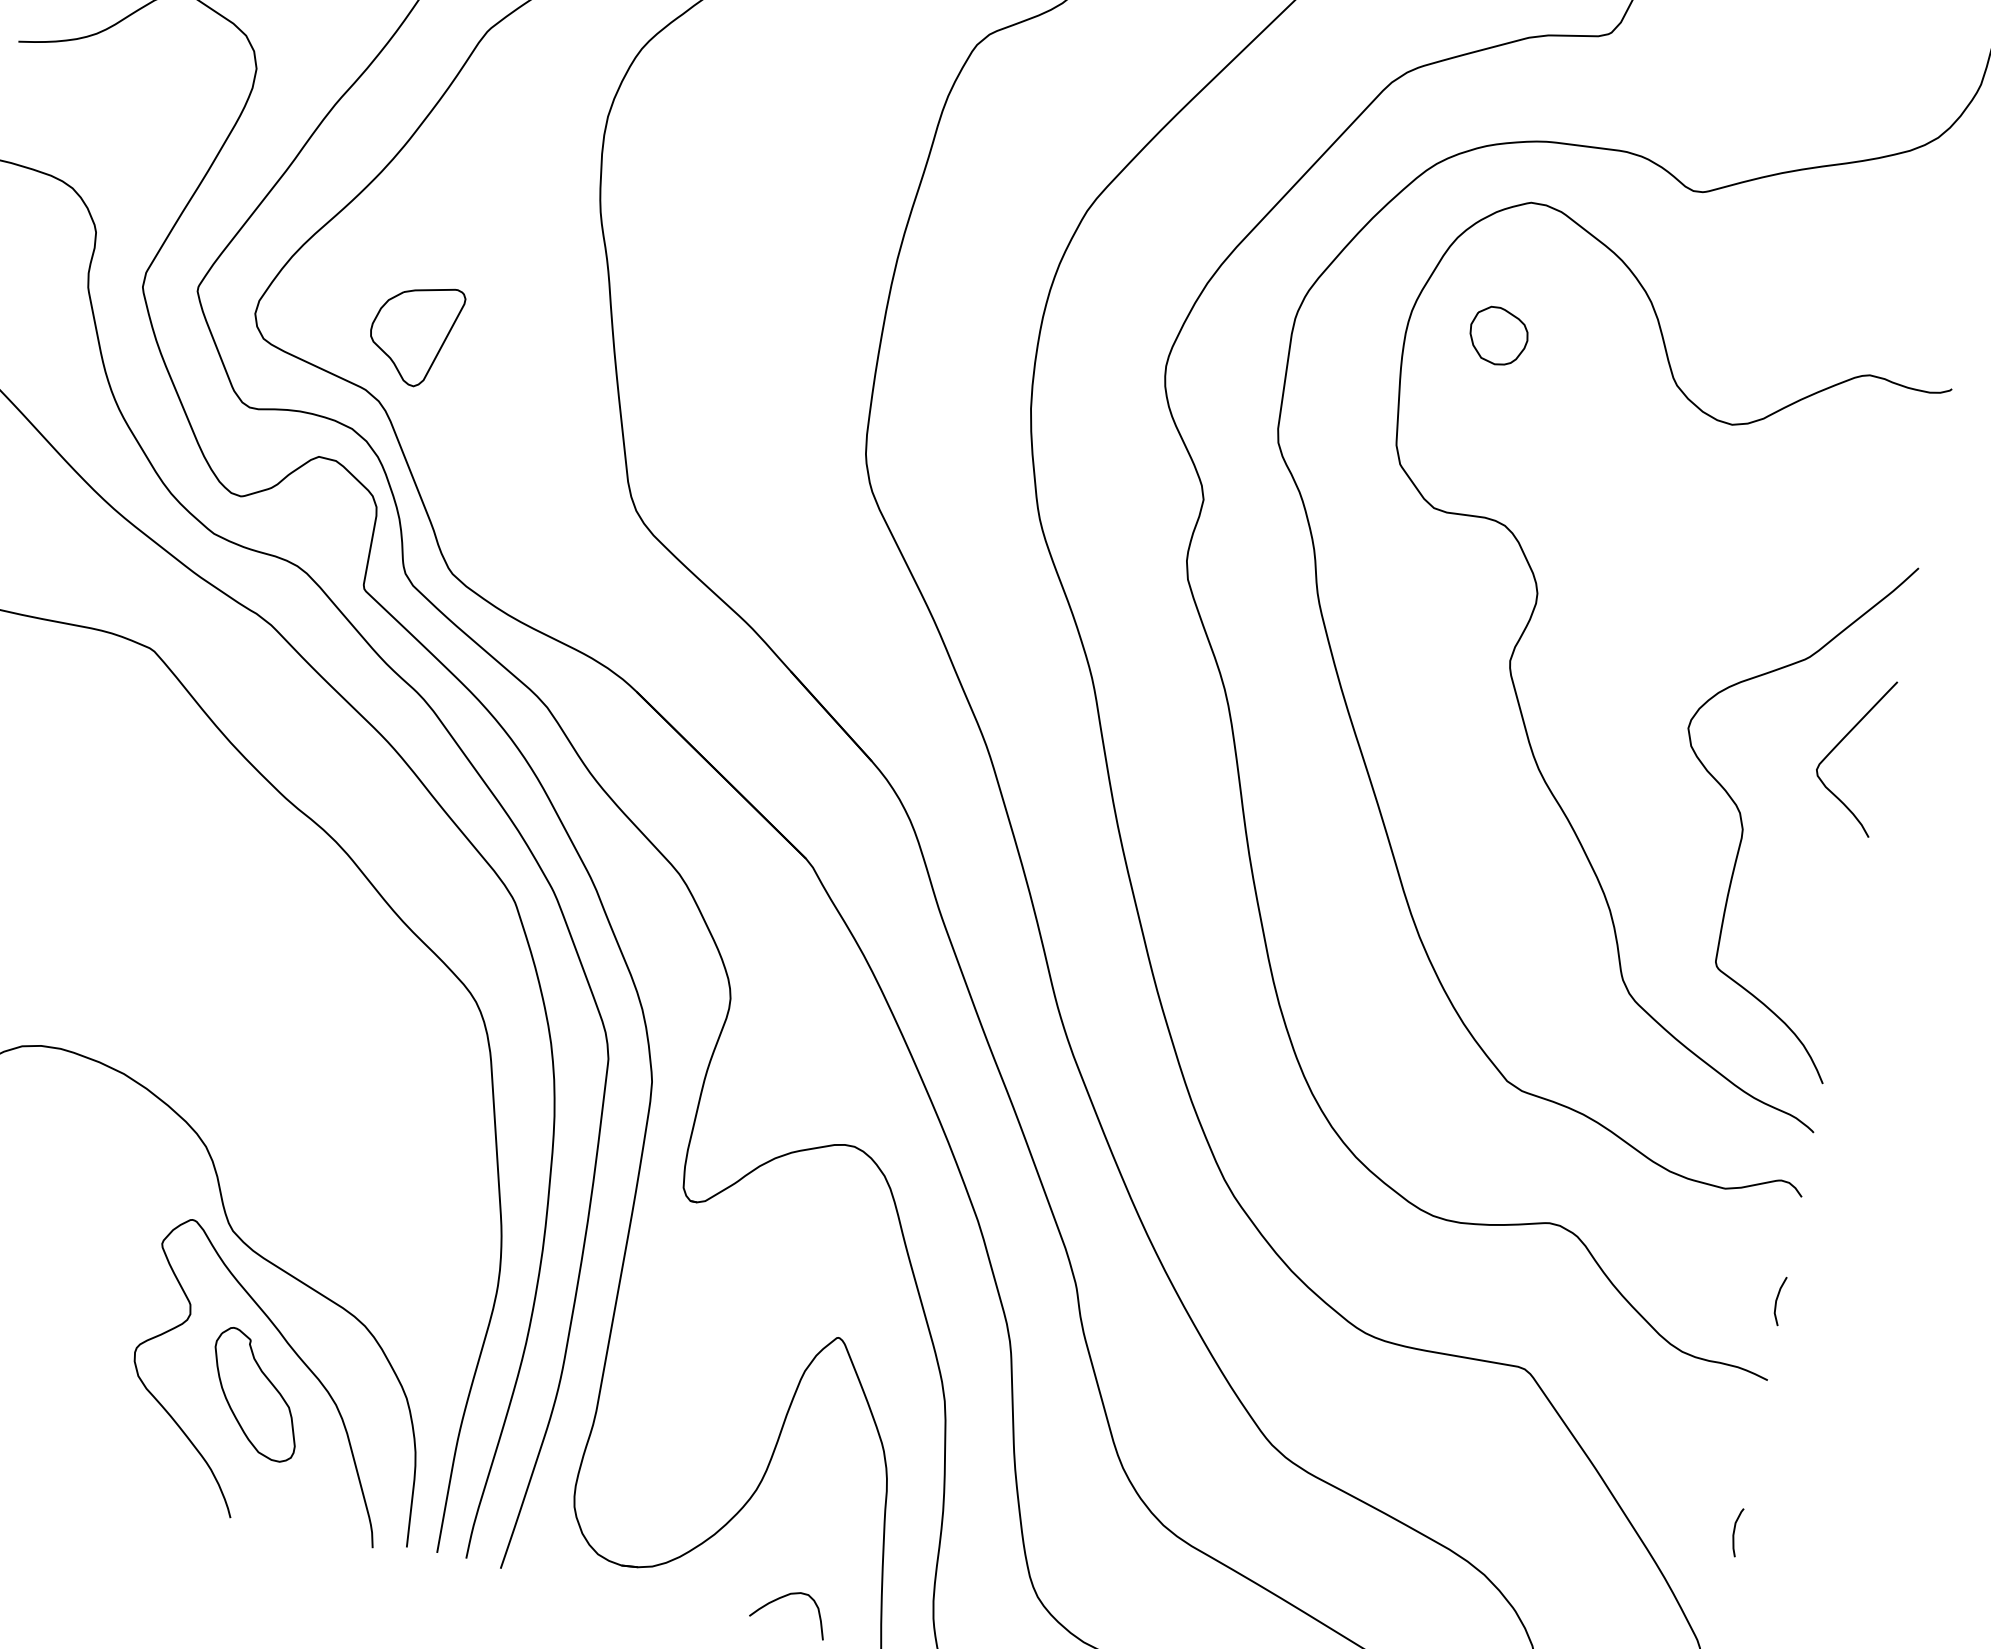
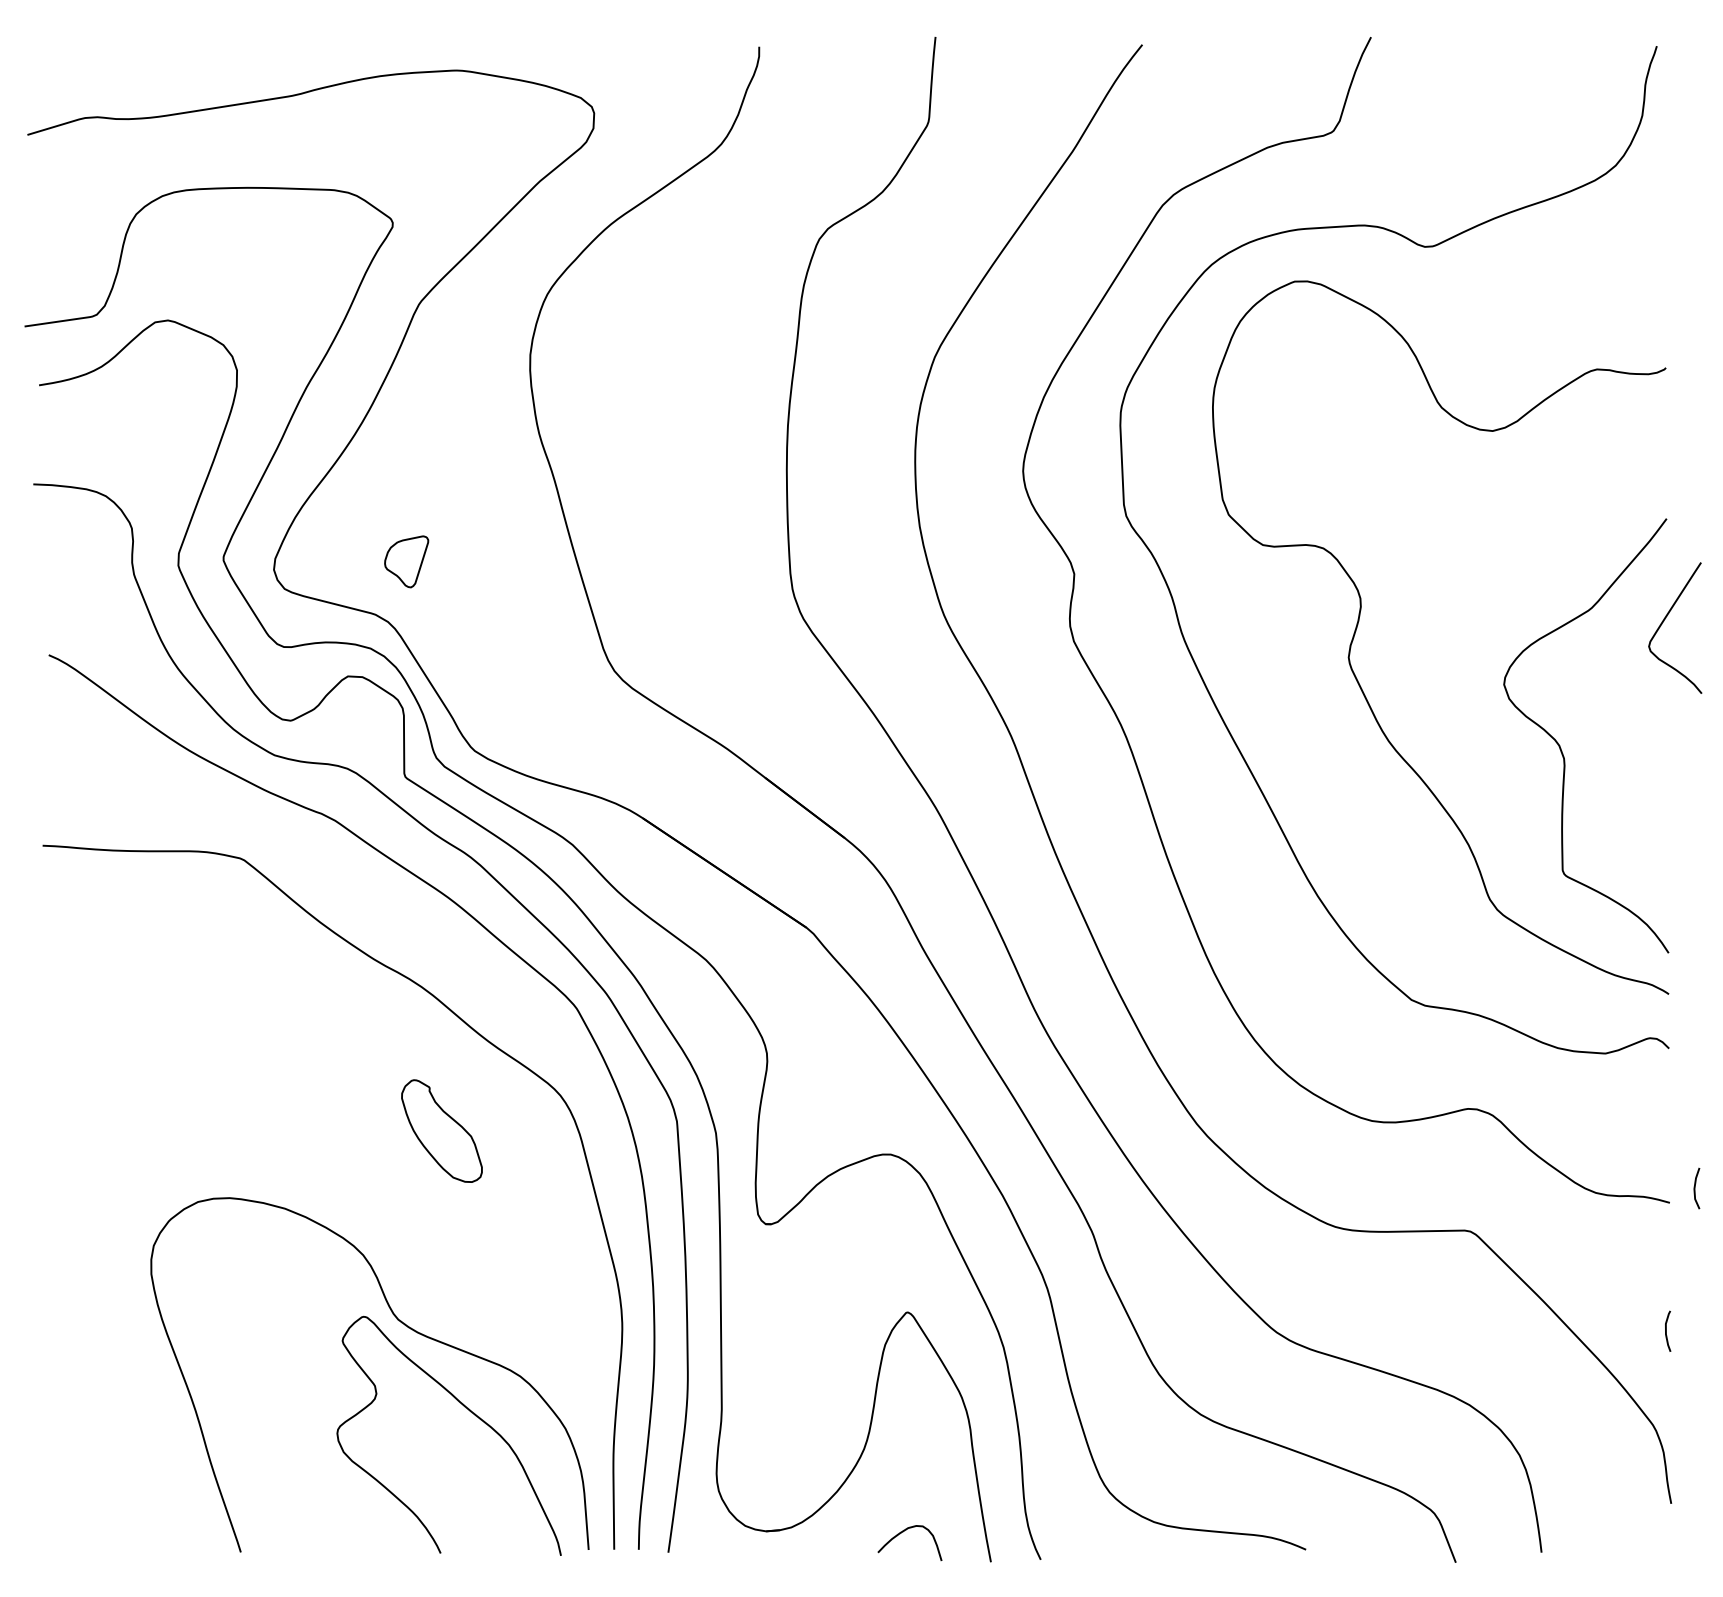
part: (414, 333) -> (406, 561), size x0.6
part: (1498, 336) -> (1288, 395), removed
curve: (1840, 743) -> (1664, 621), moved
curve: (1777, 1300) -> (1695, 1188), moved
part: (255, 1393) -> (441, 1130), moved

